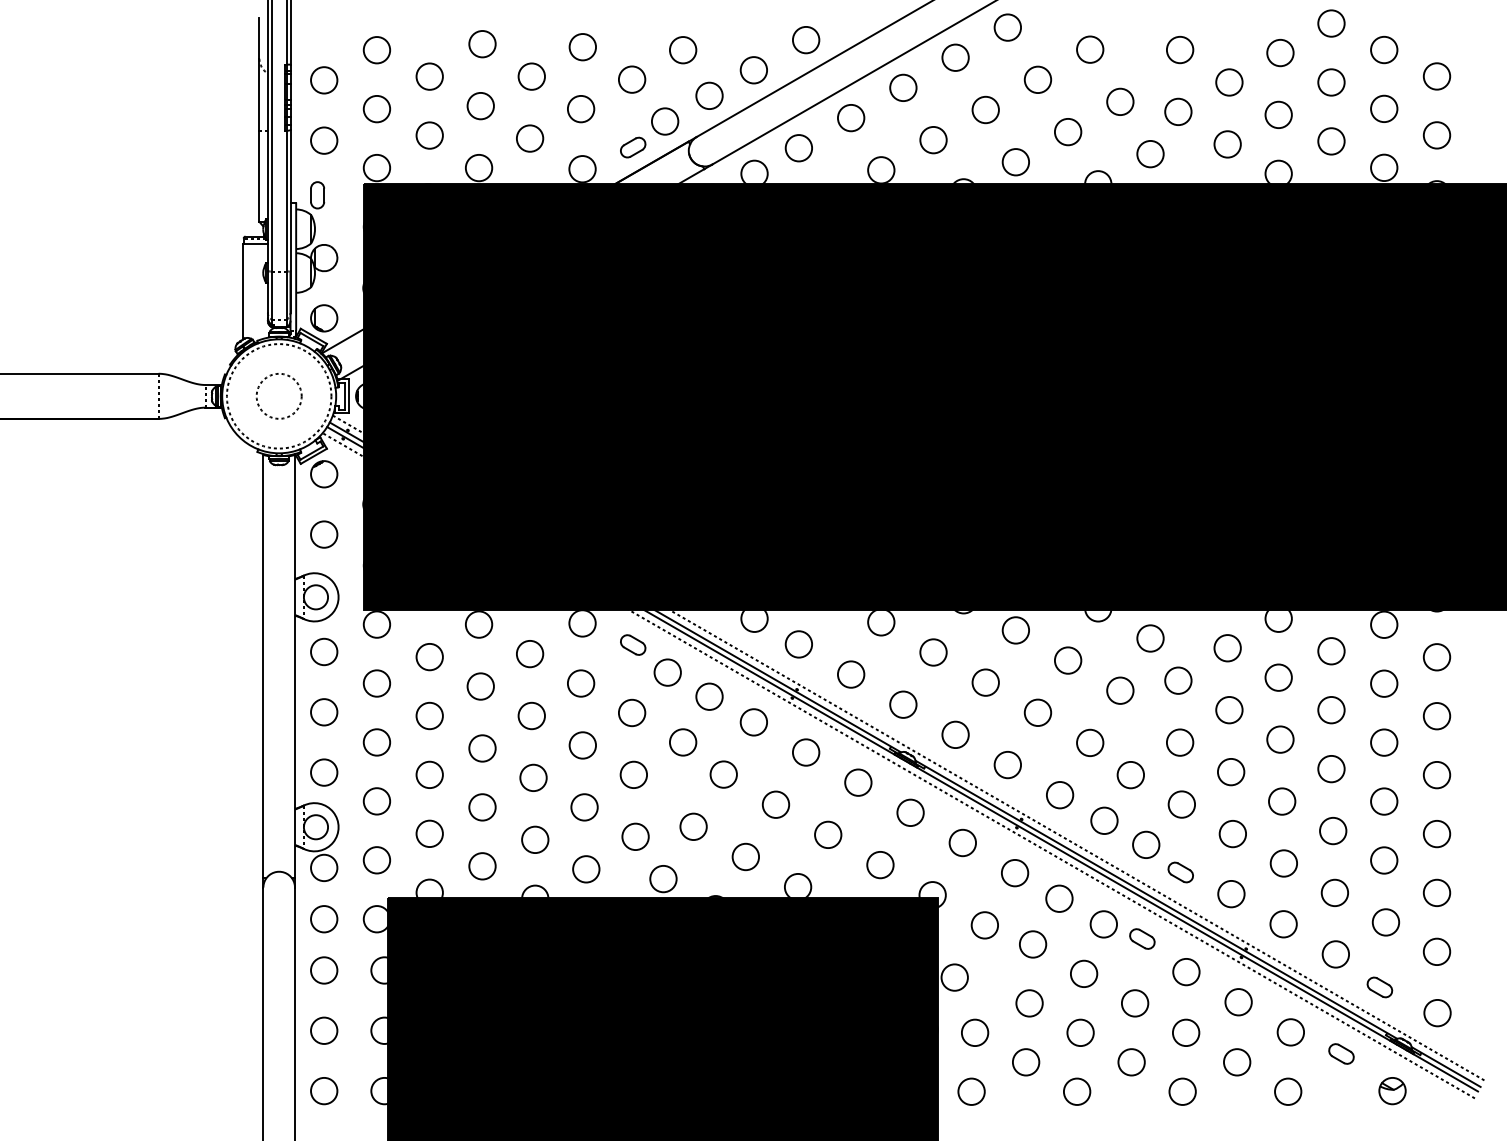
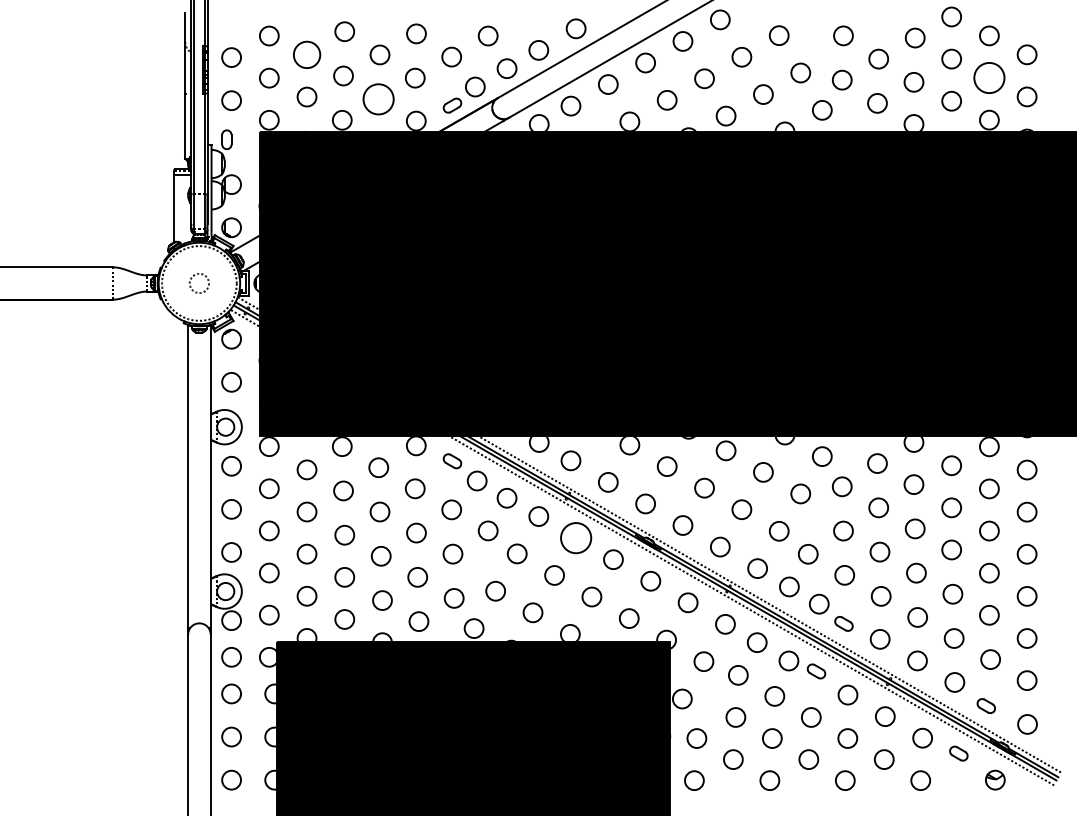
circle: (428, 76) -> (306, 54), size x1.4
circle: (1384, 108) -> (989, 77), size x1.6
circle: (529, 137) -> (378, 98), size x1.6
circle: (279, 396) -> (199, 283), size x0.6
circle: (805, 751) -> (575, 537), size x1.6

